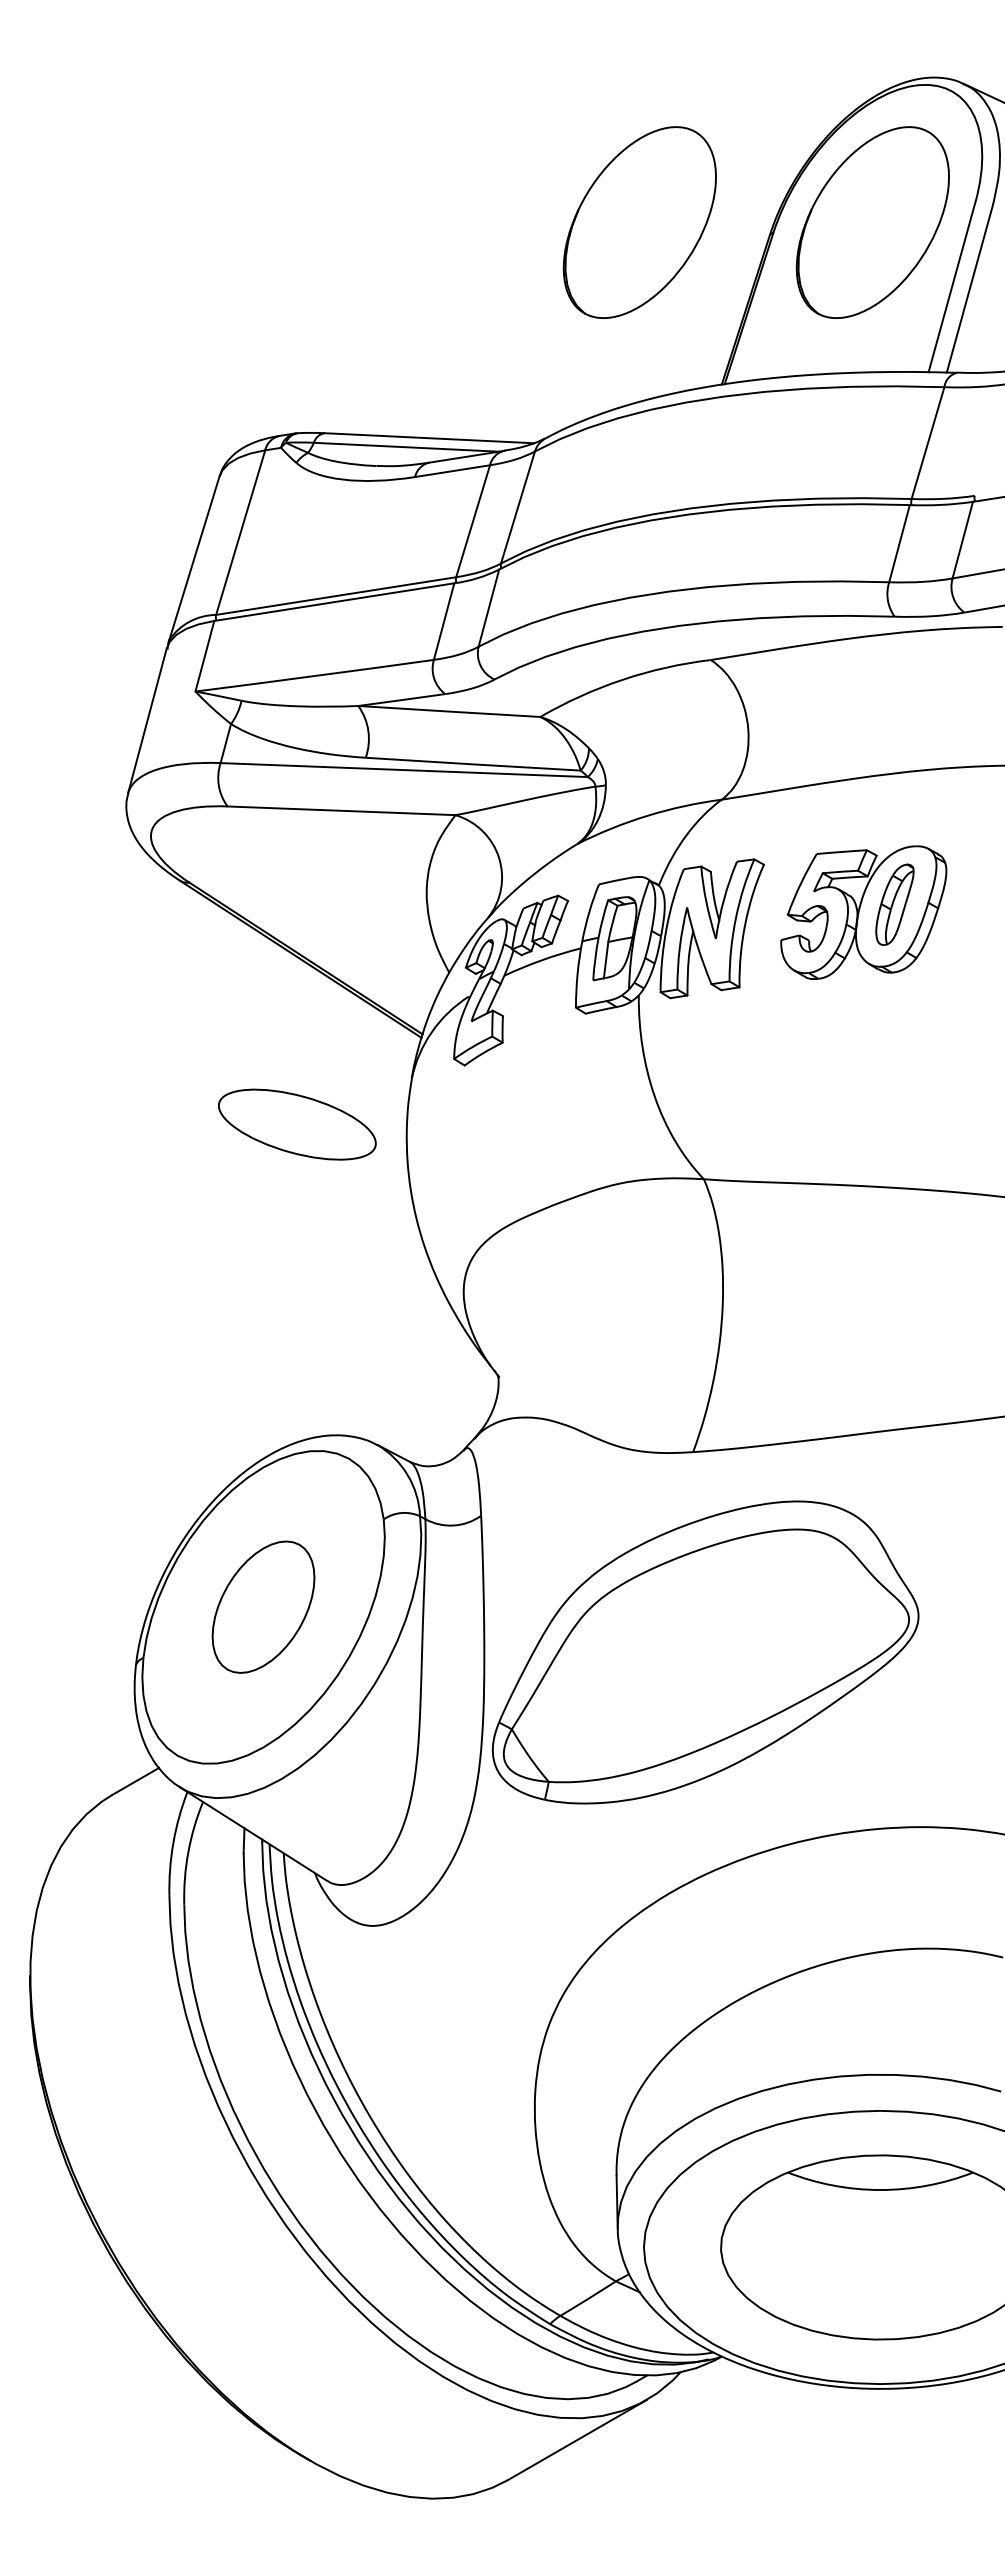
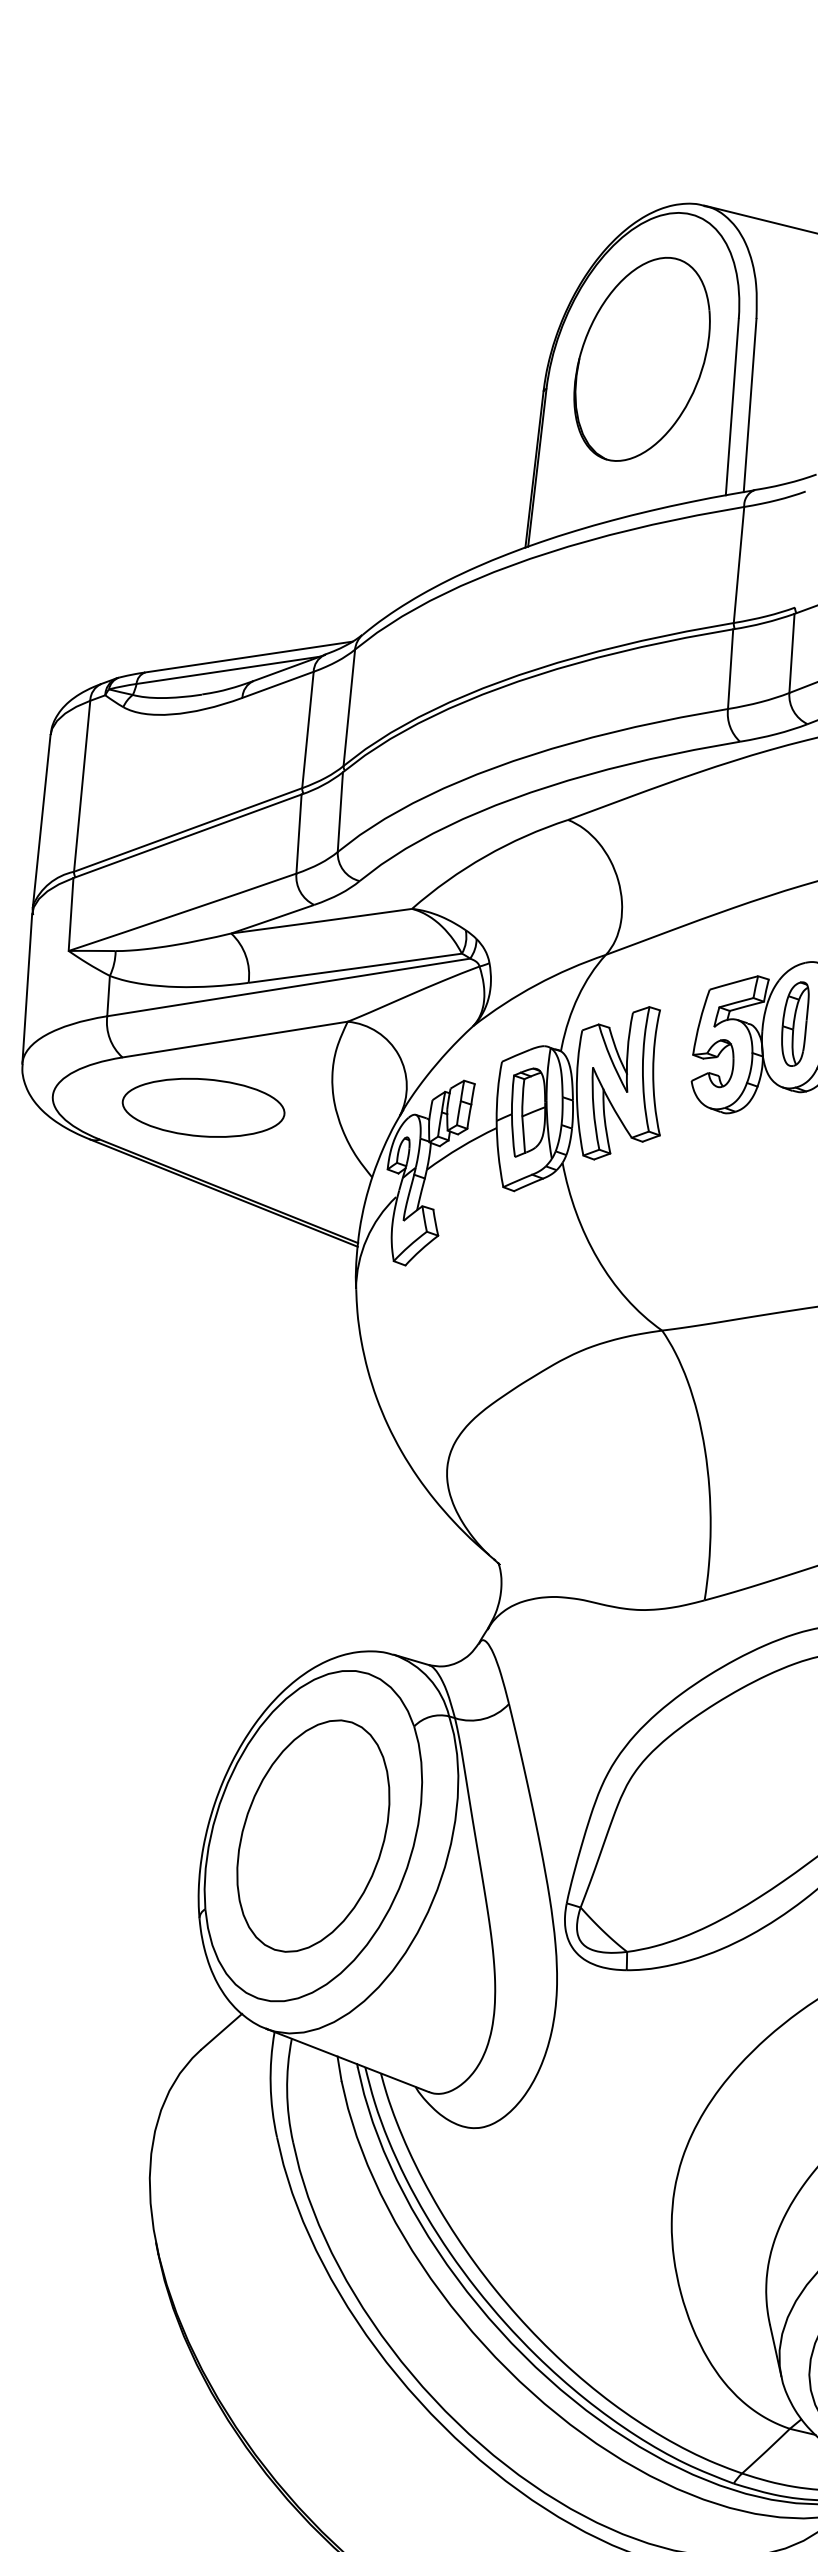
part: (639, 222) -> (413, 404), removed
part: (297, 1124) -> (203, 1107), moved
part: (263, 1606) -> (313, 1835), size x1.67

